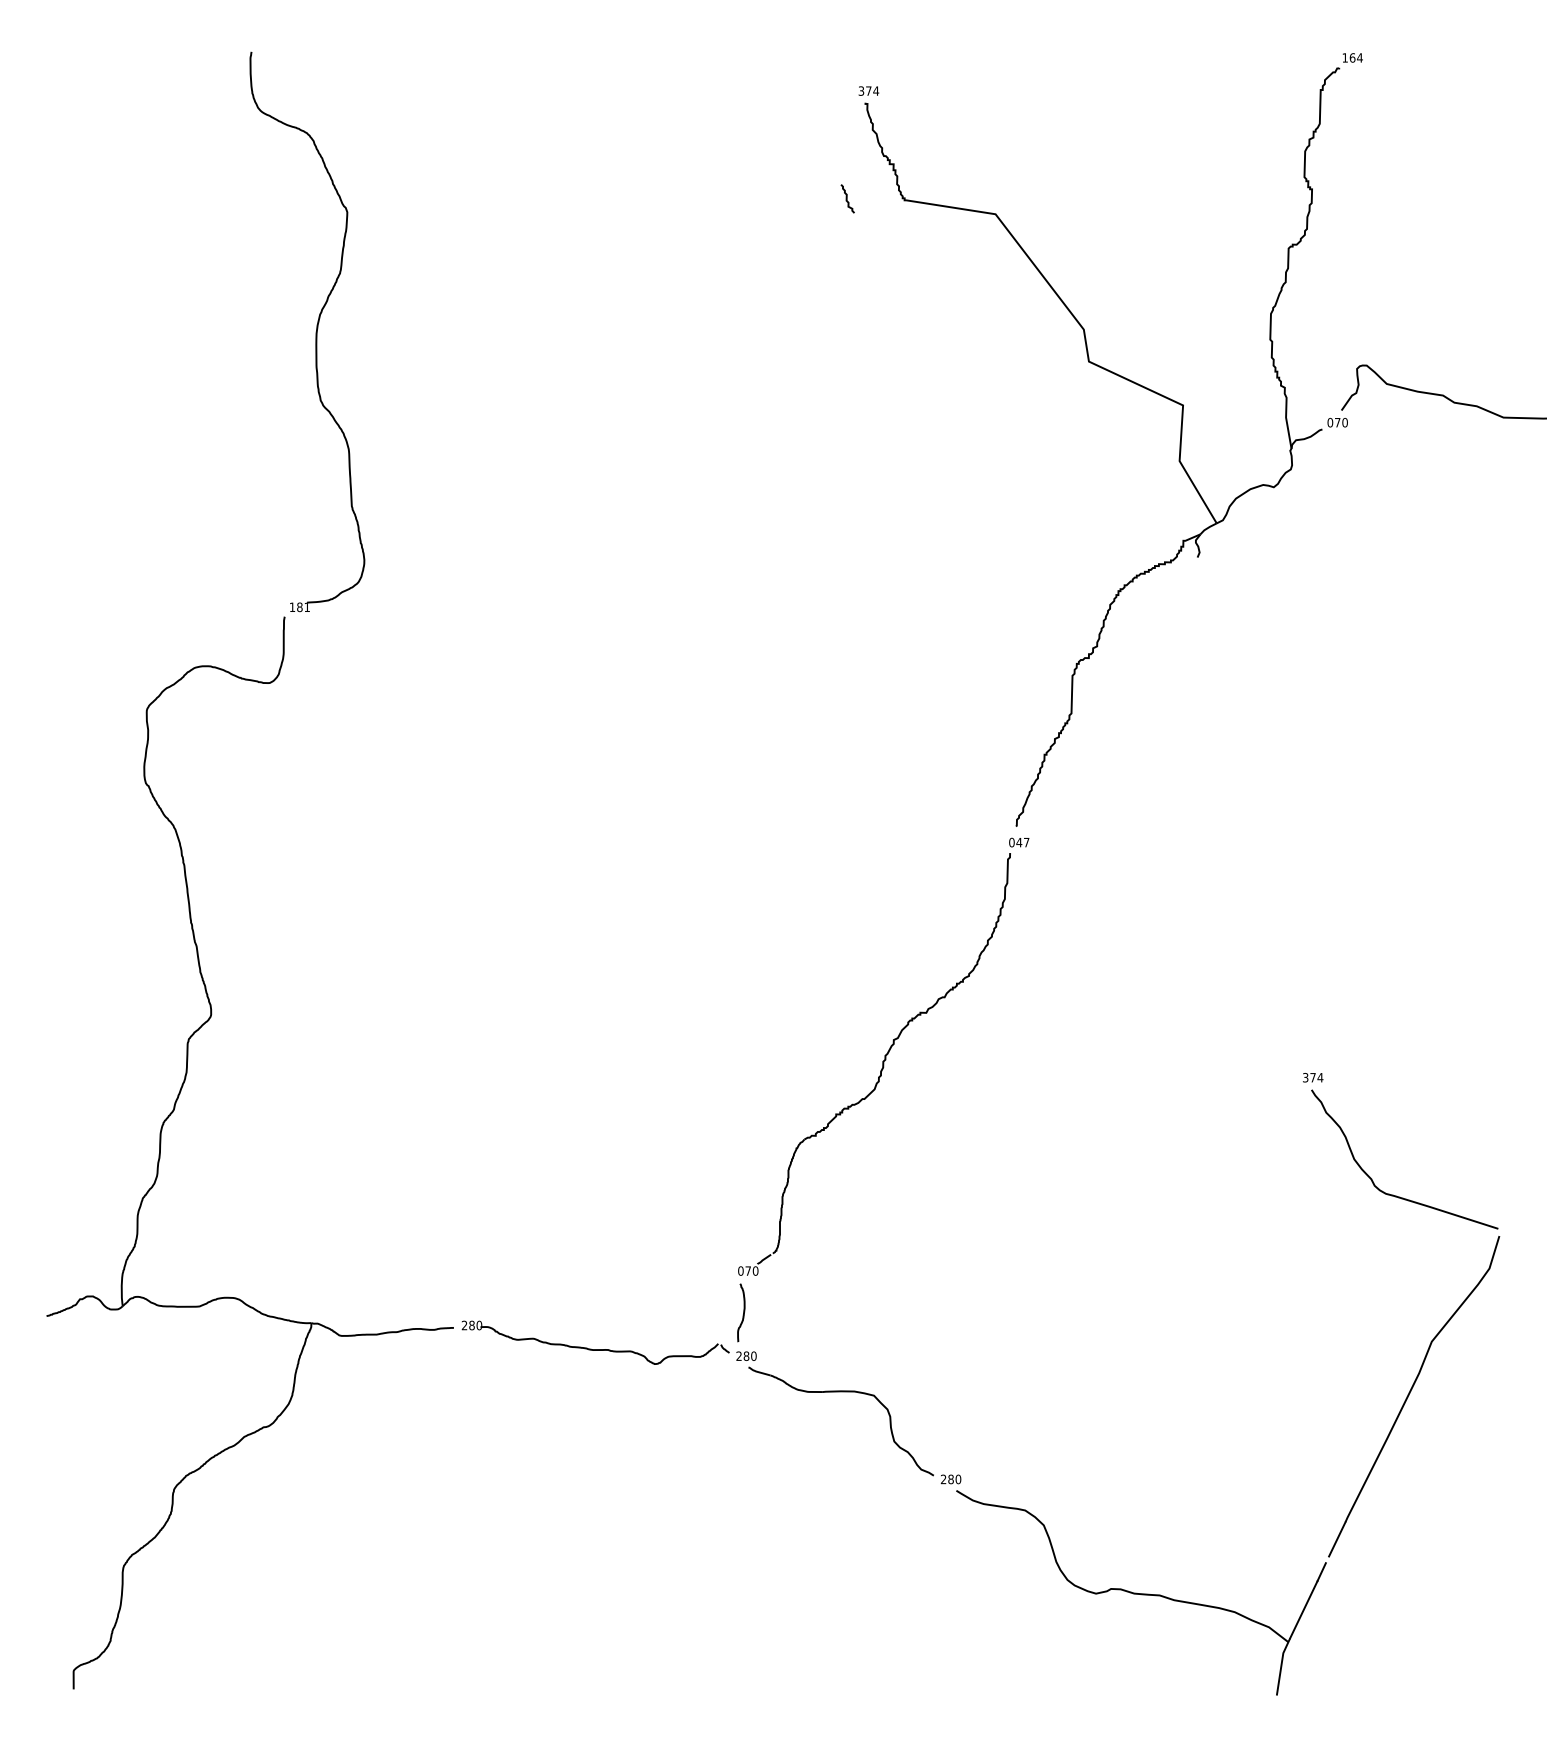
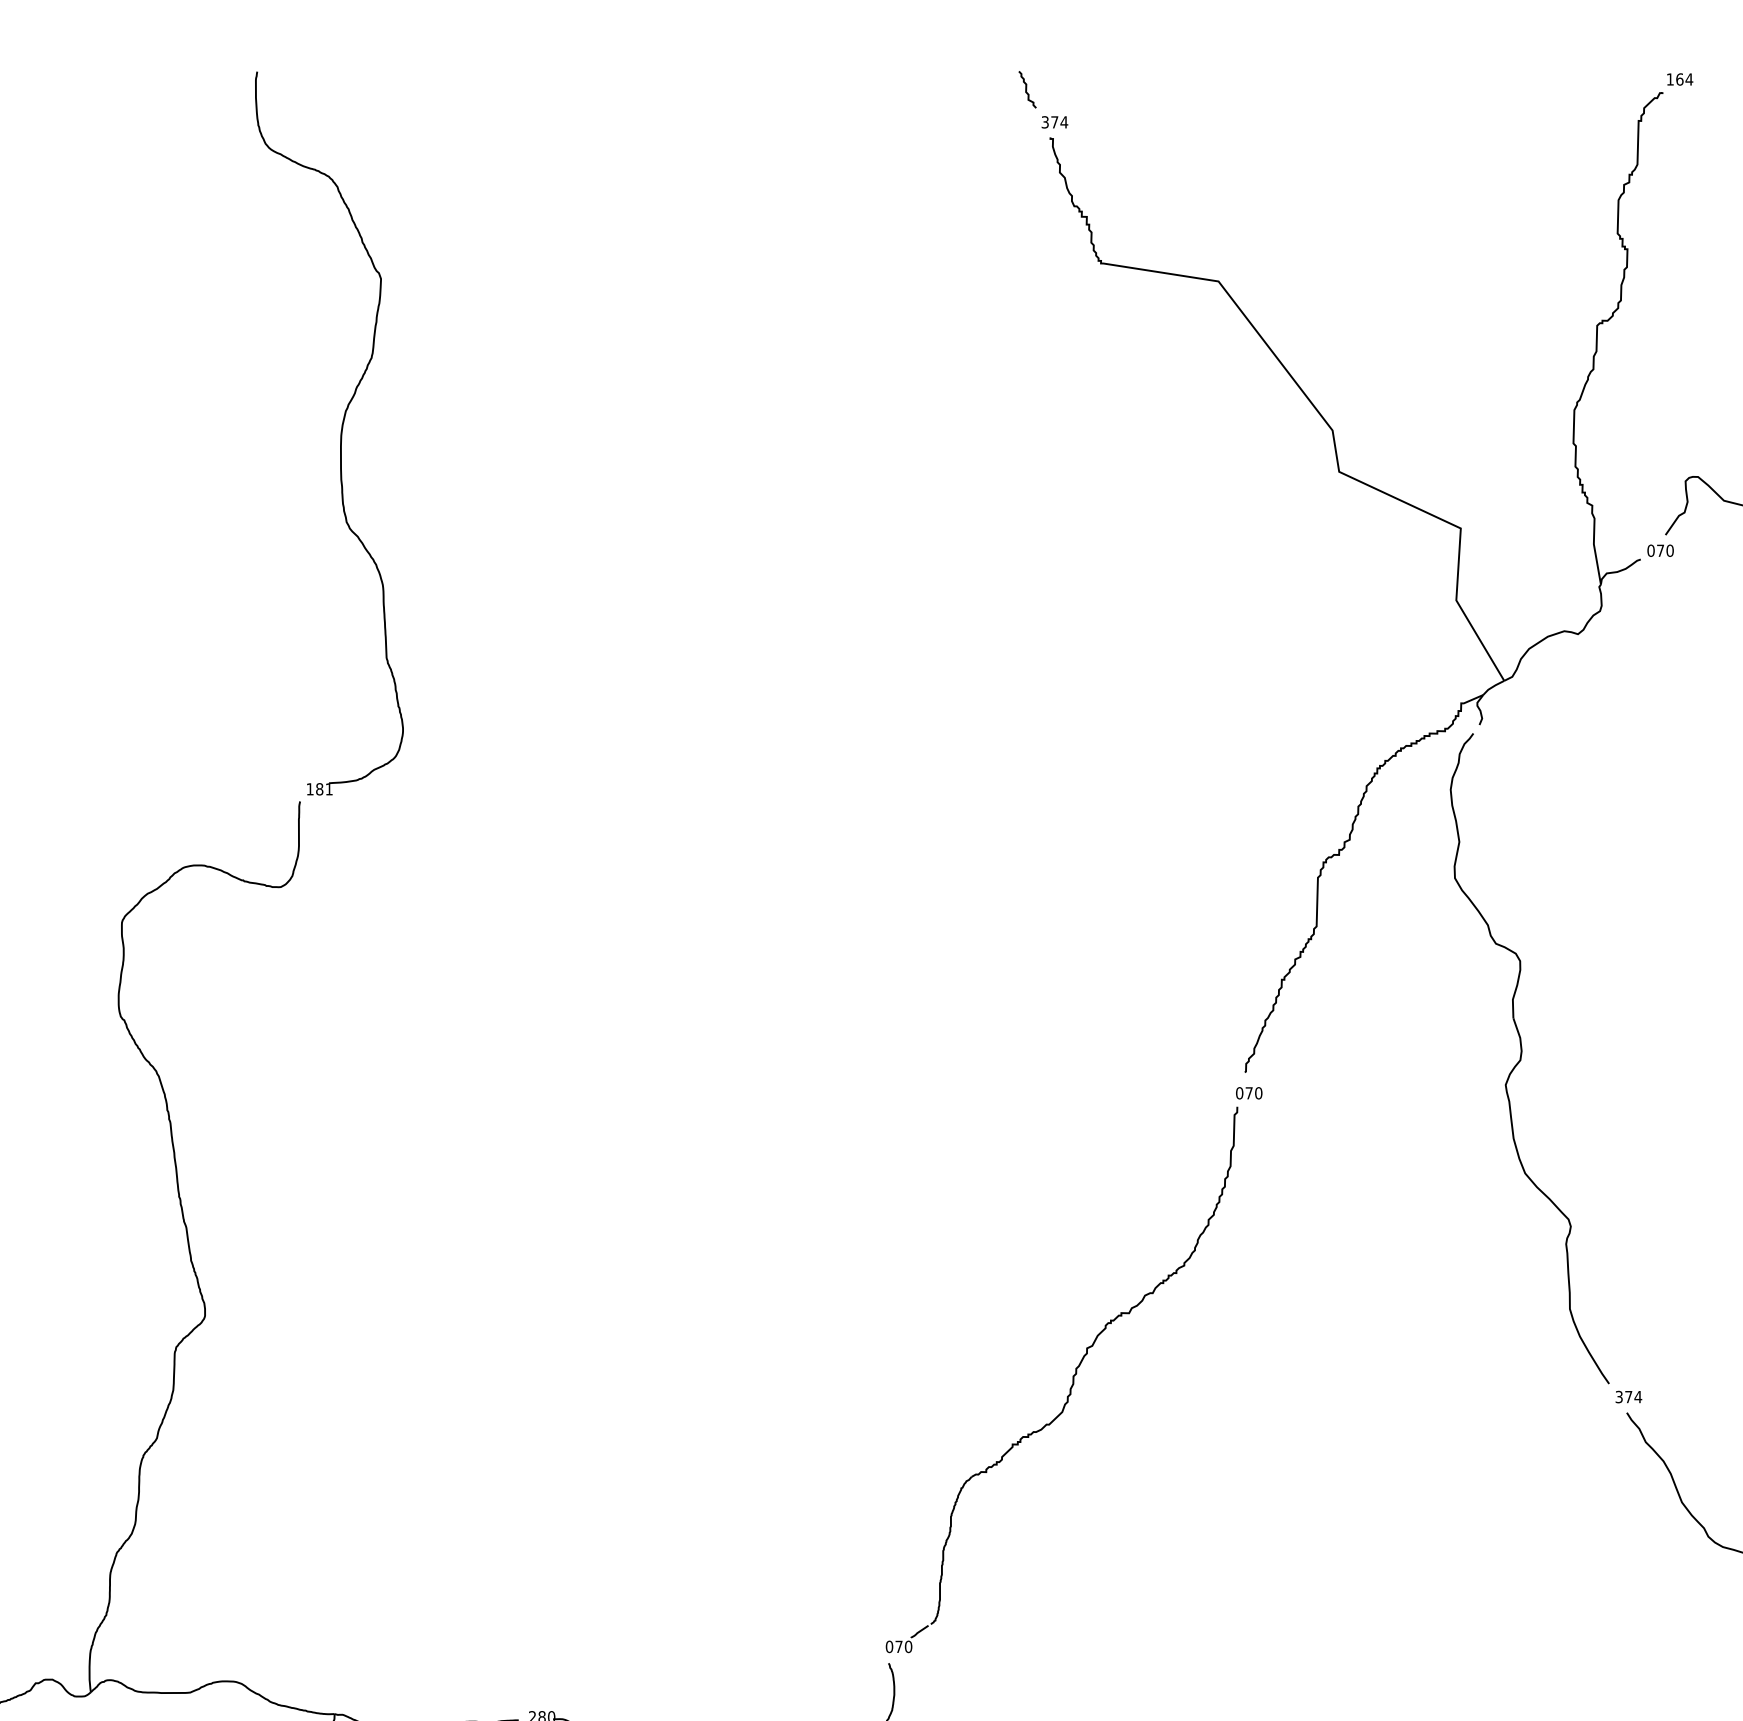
curve: (847, 198) -> (1027, 89), moved
part: (1236, 815) -> (1529, 1058), added
text: (1022, 842) -> (1253, 1093), 047 -> 070

